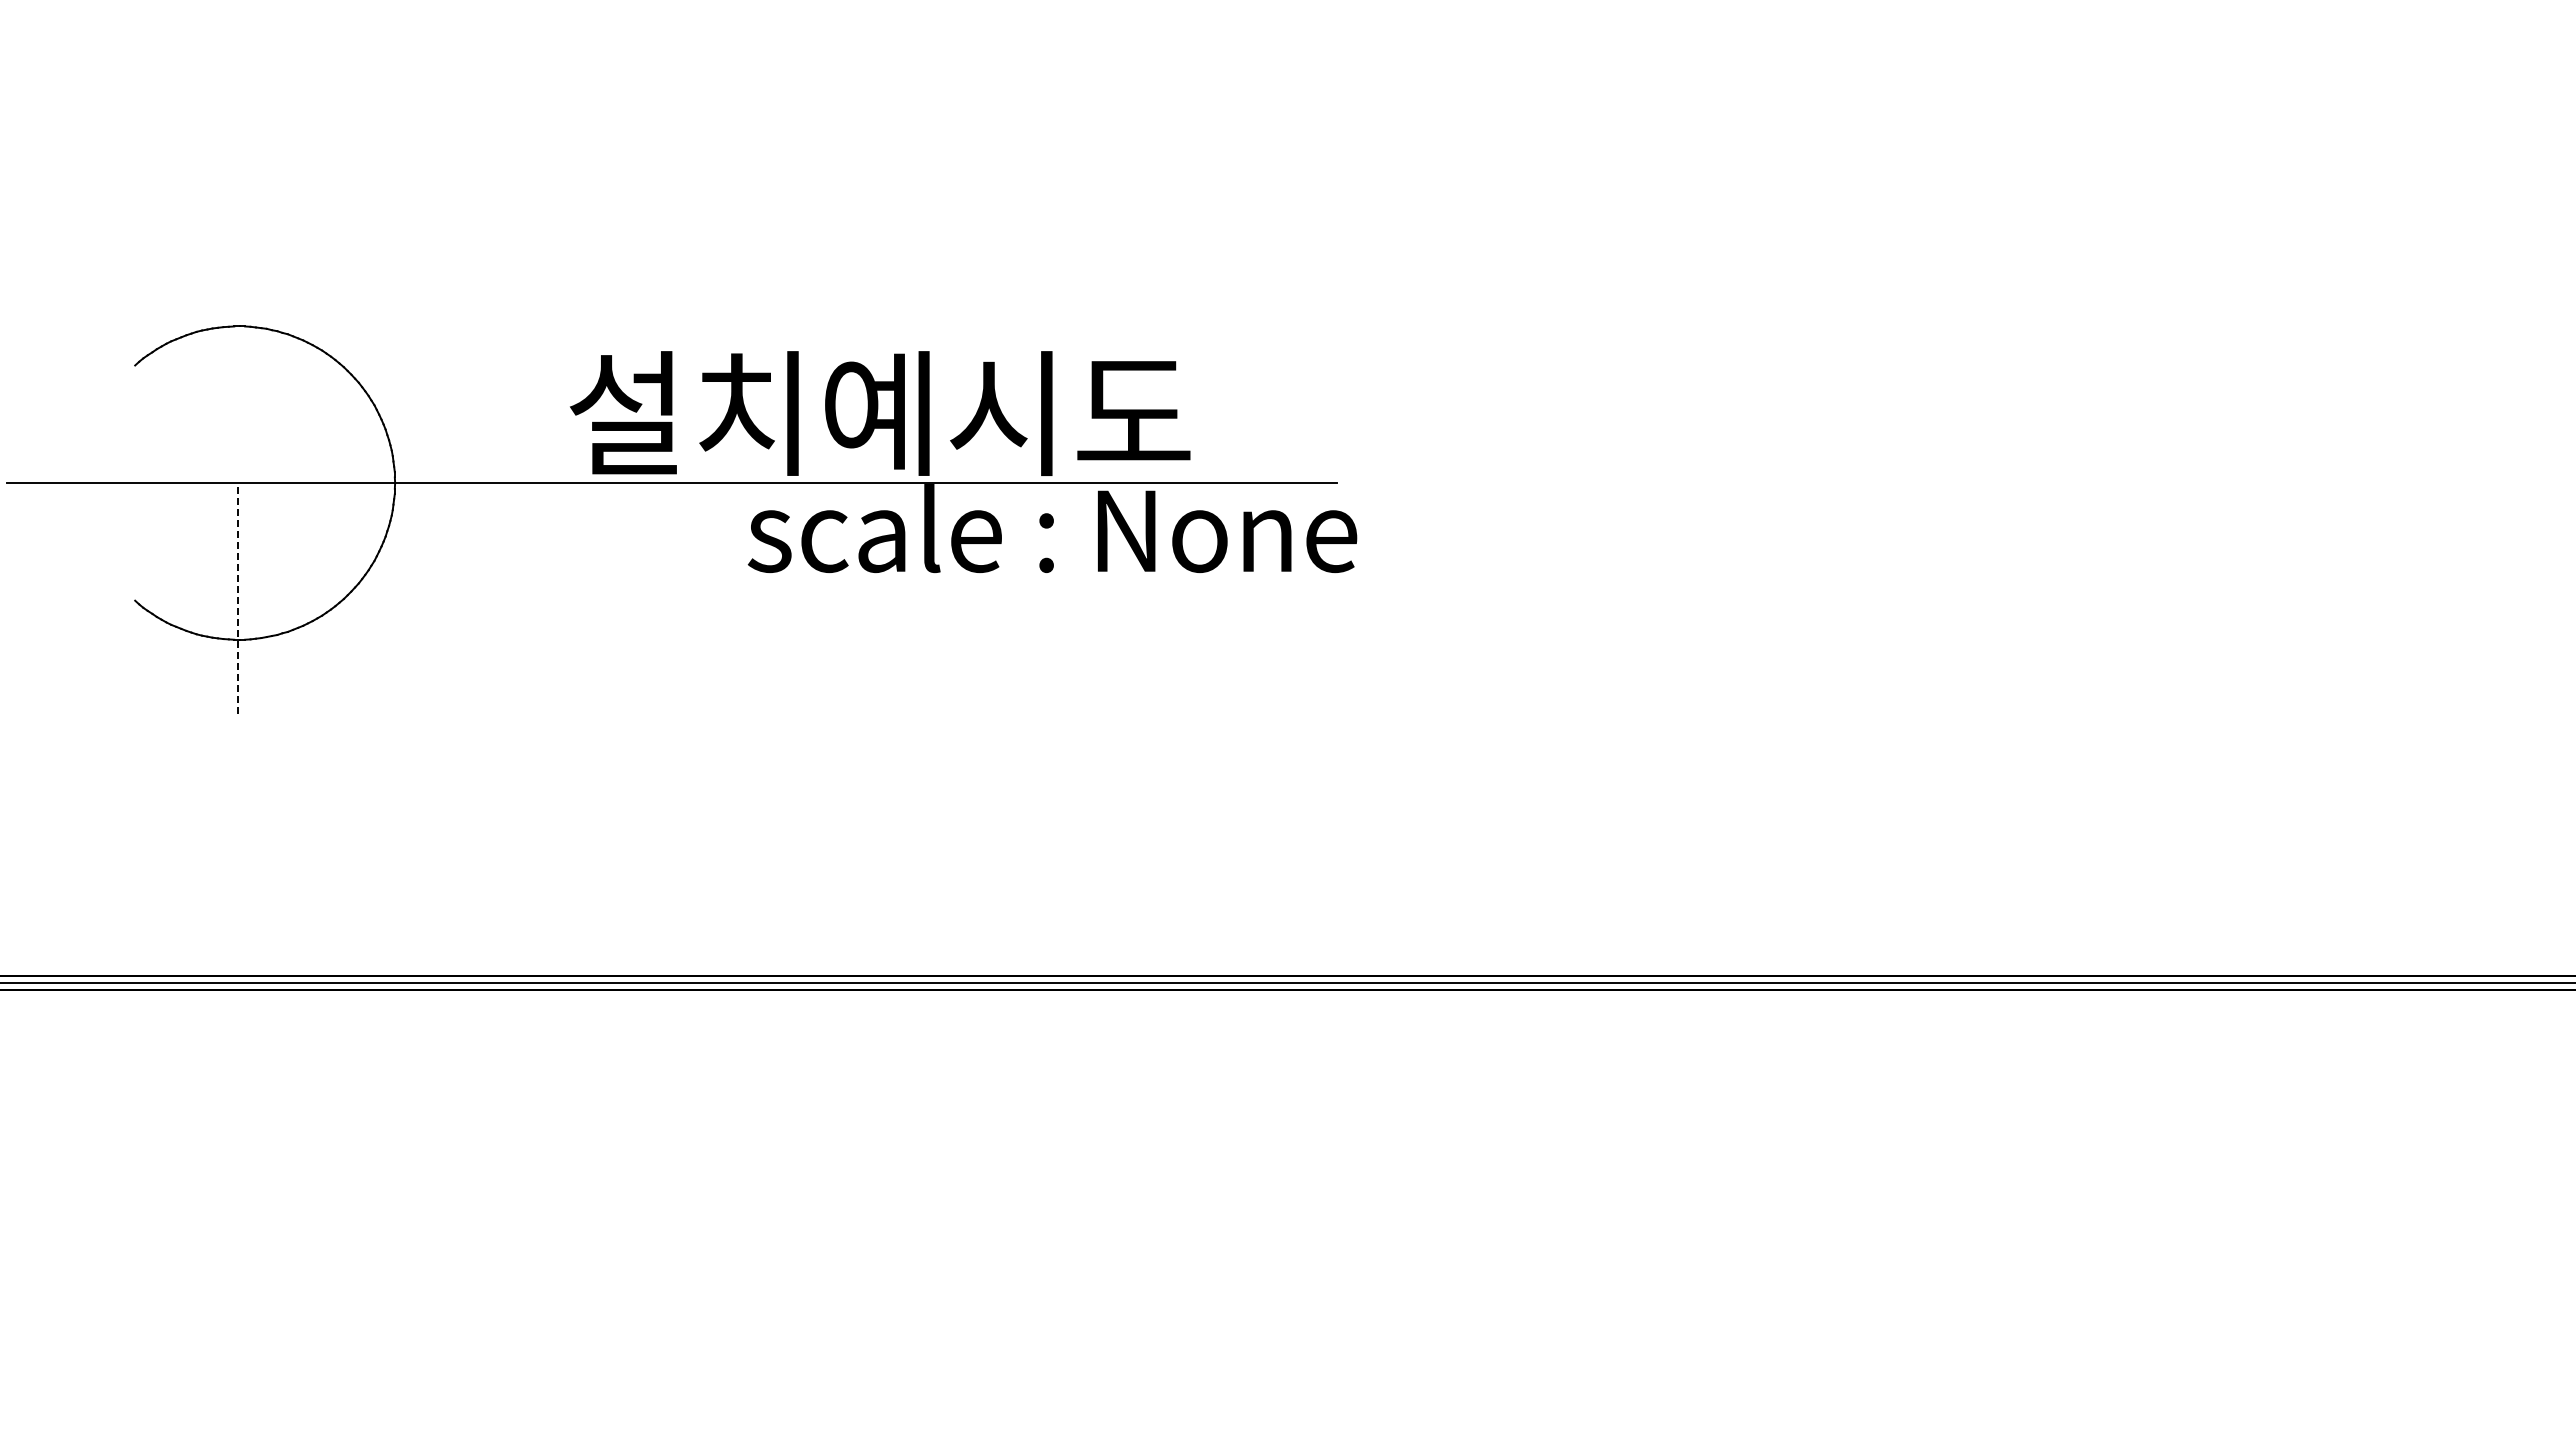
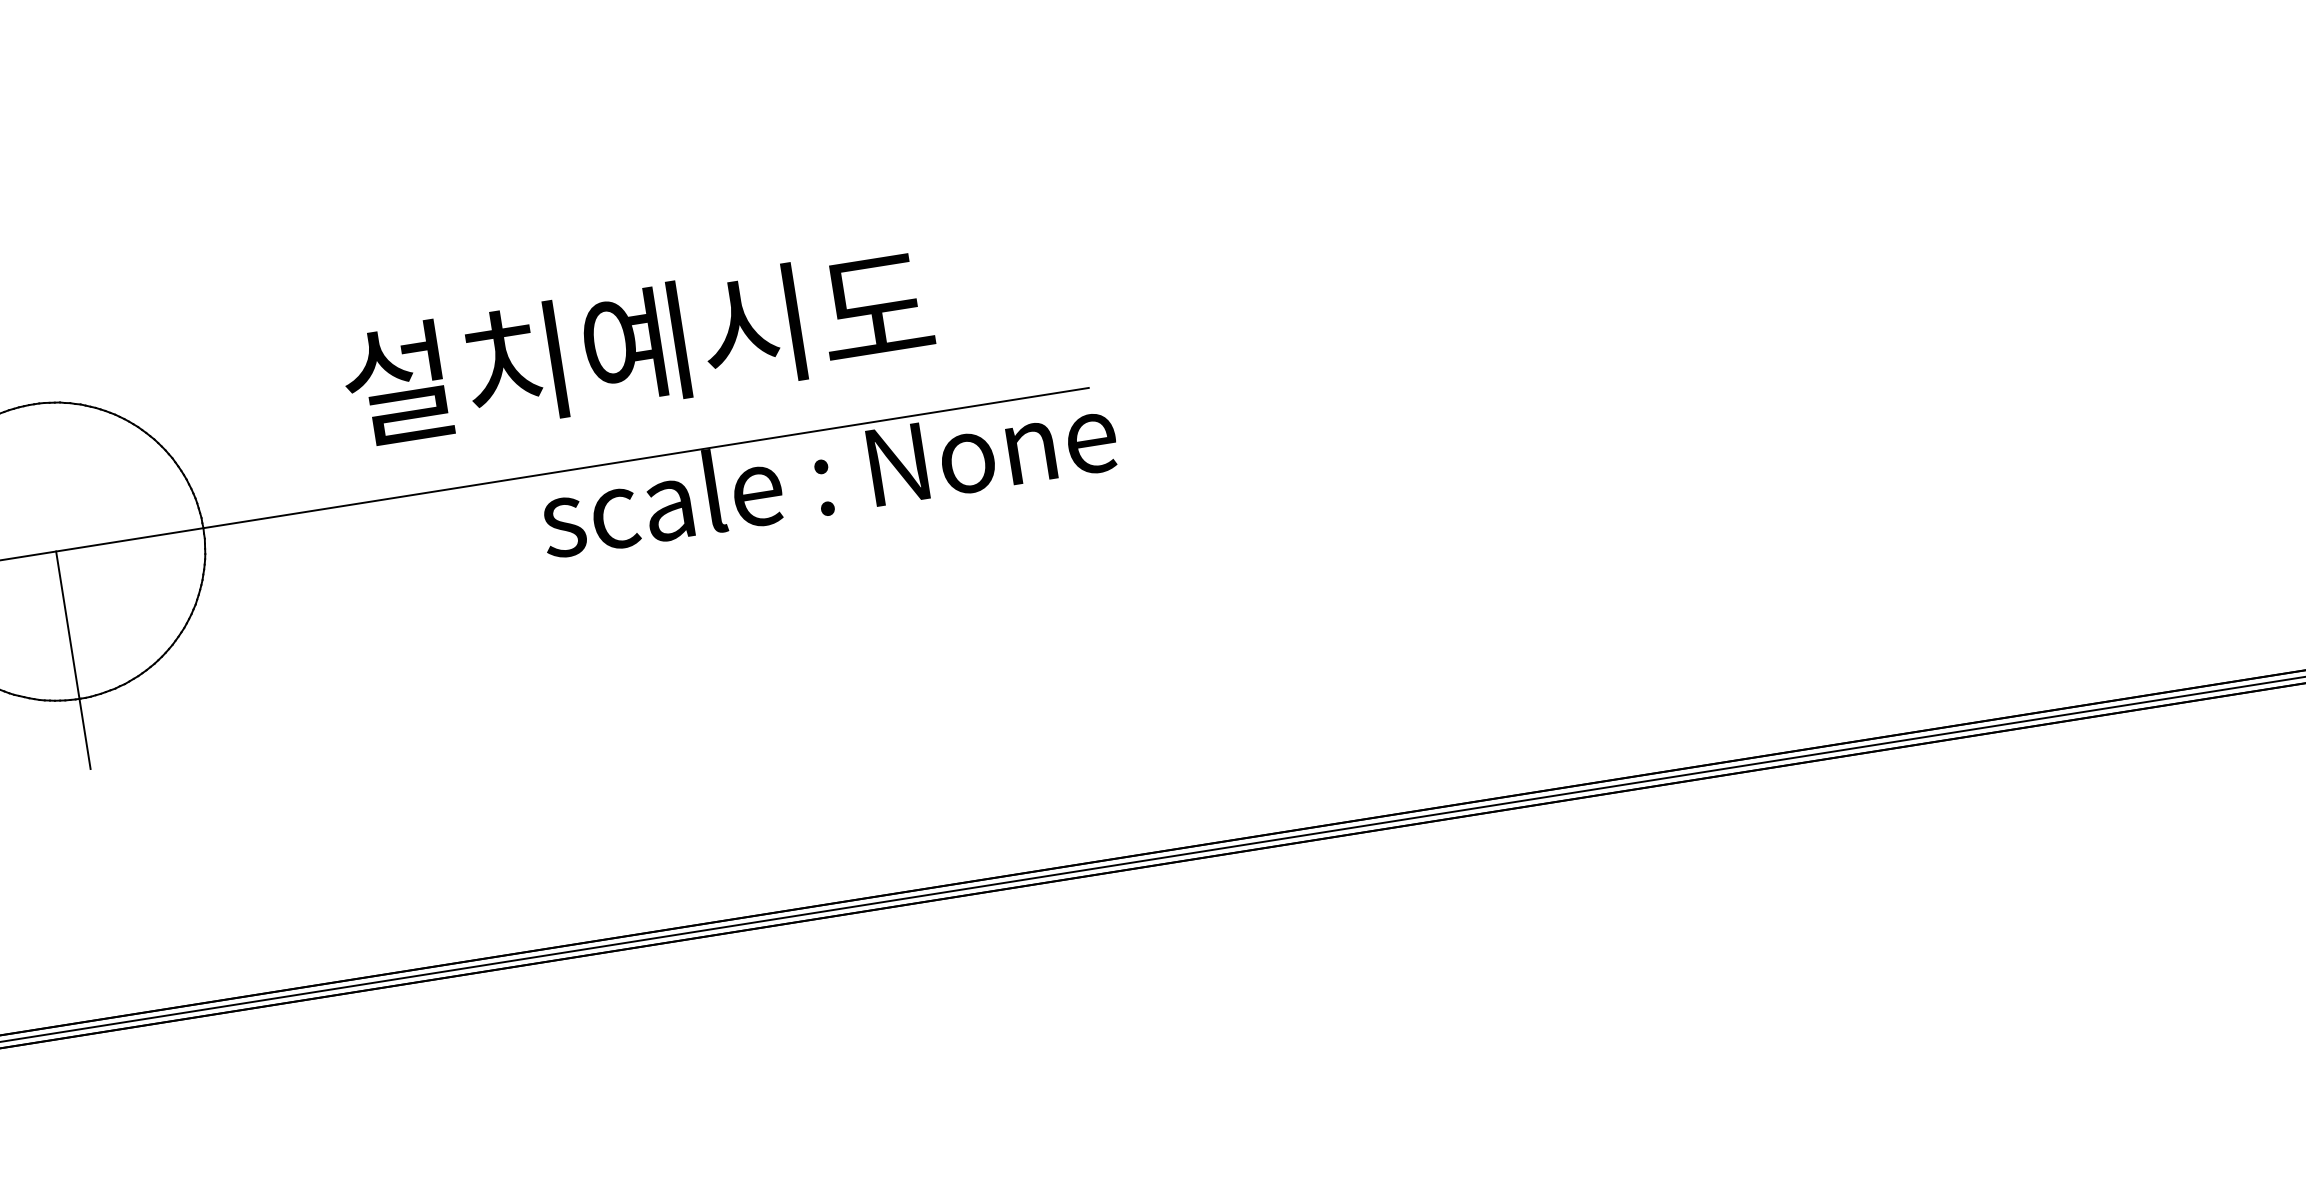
text: (880, 413) -> (638, 346), moved
line: (238, 598) -> (73, 660), dashed -> solid

